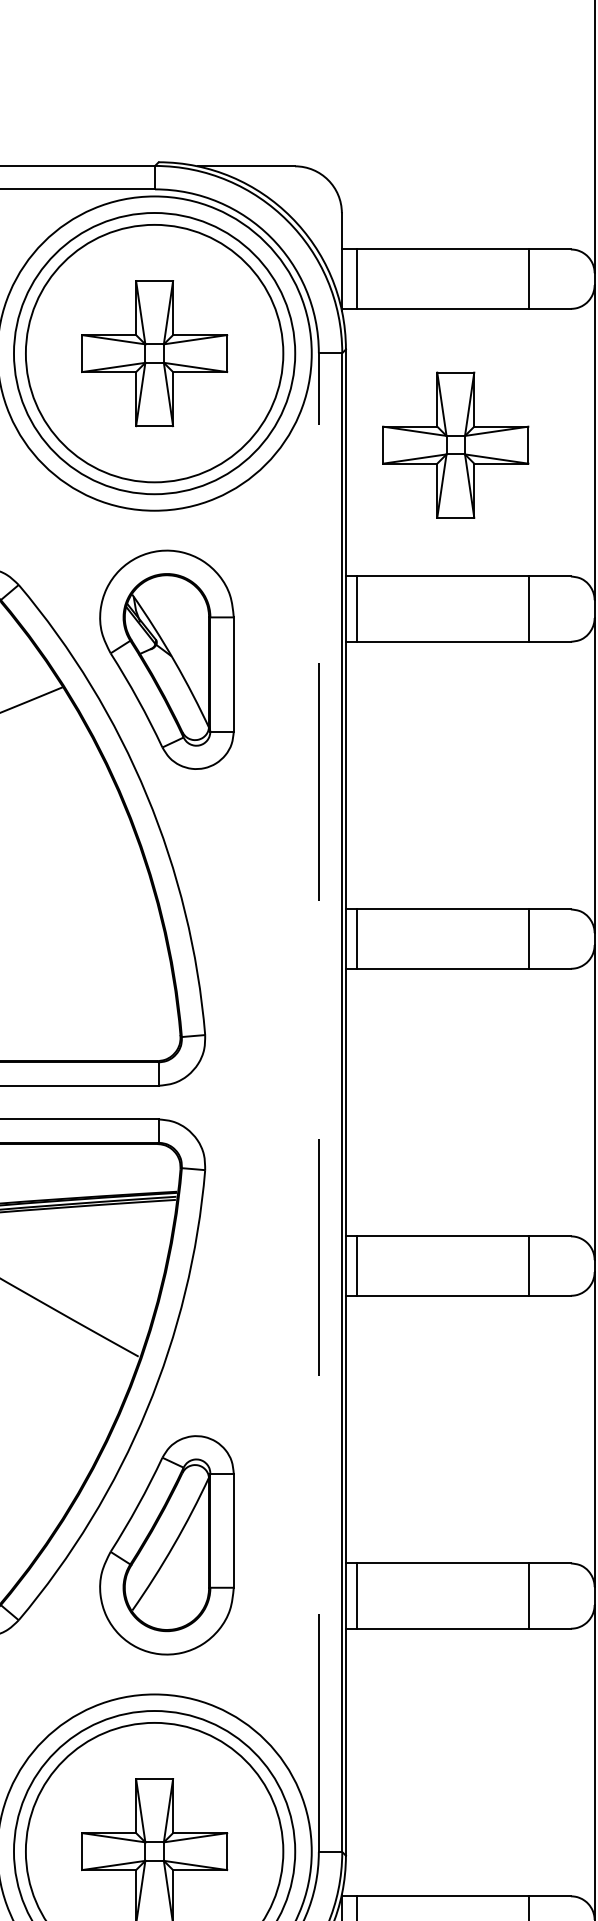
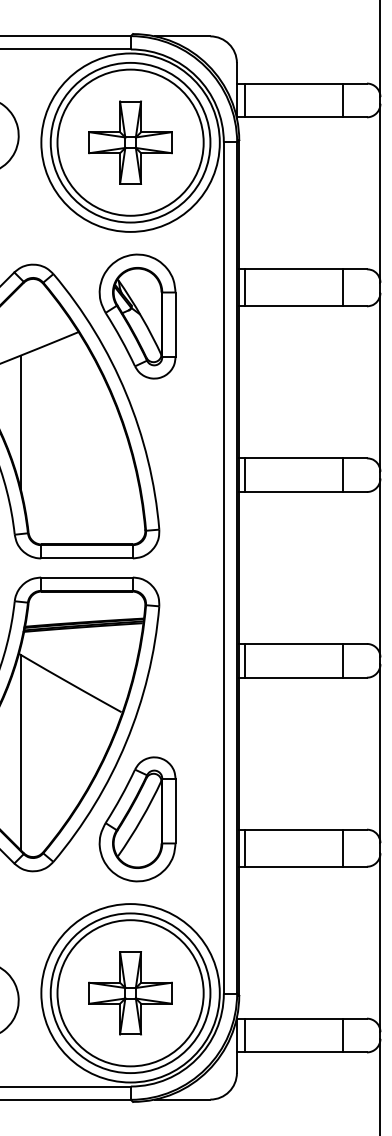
part: (455, 444) -> (301, 194), removed
line: (318, 1103) -> (223, 568), dashed -> solid

